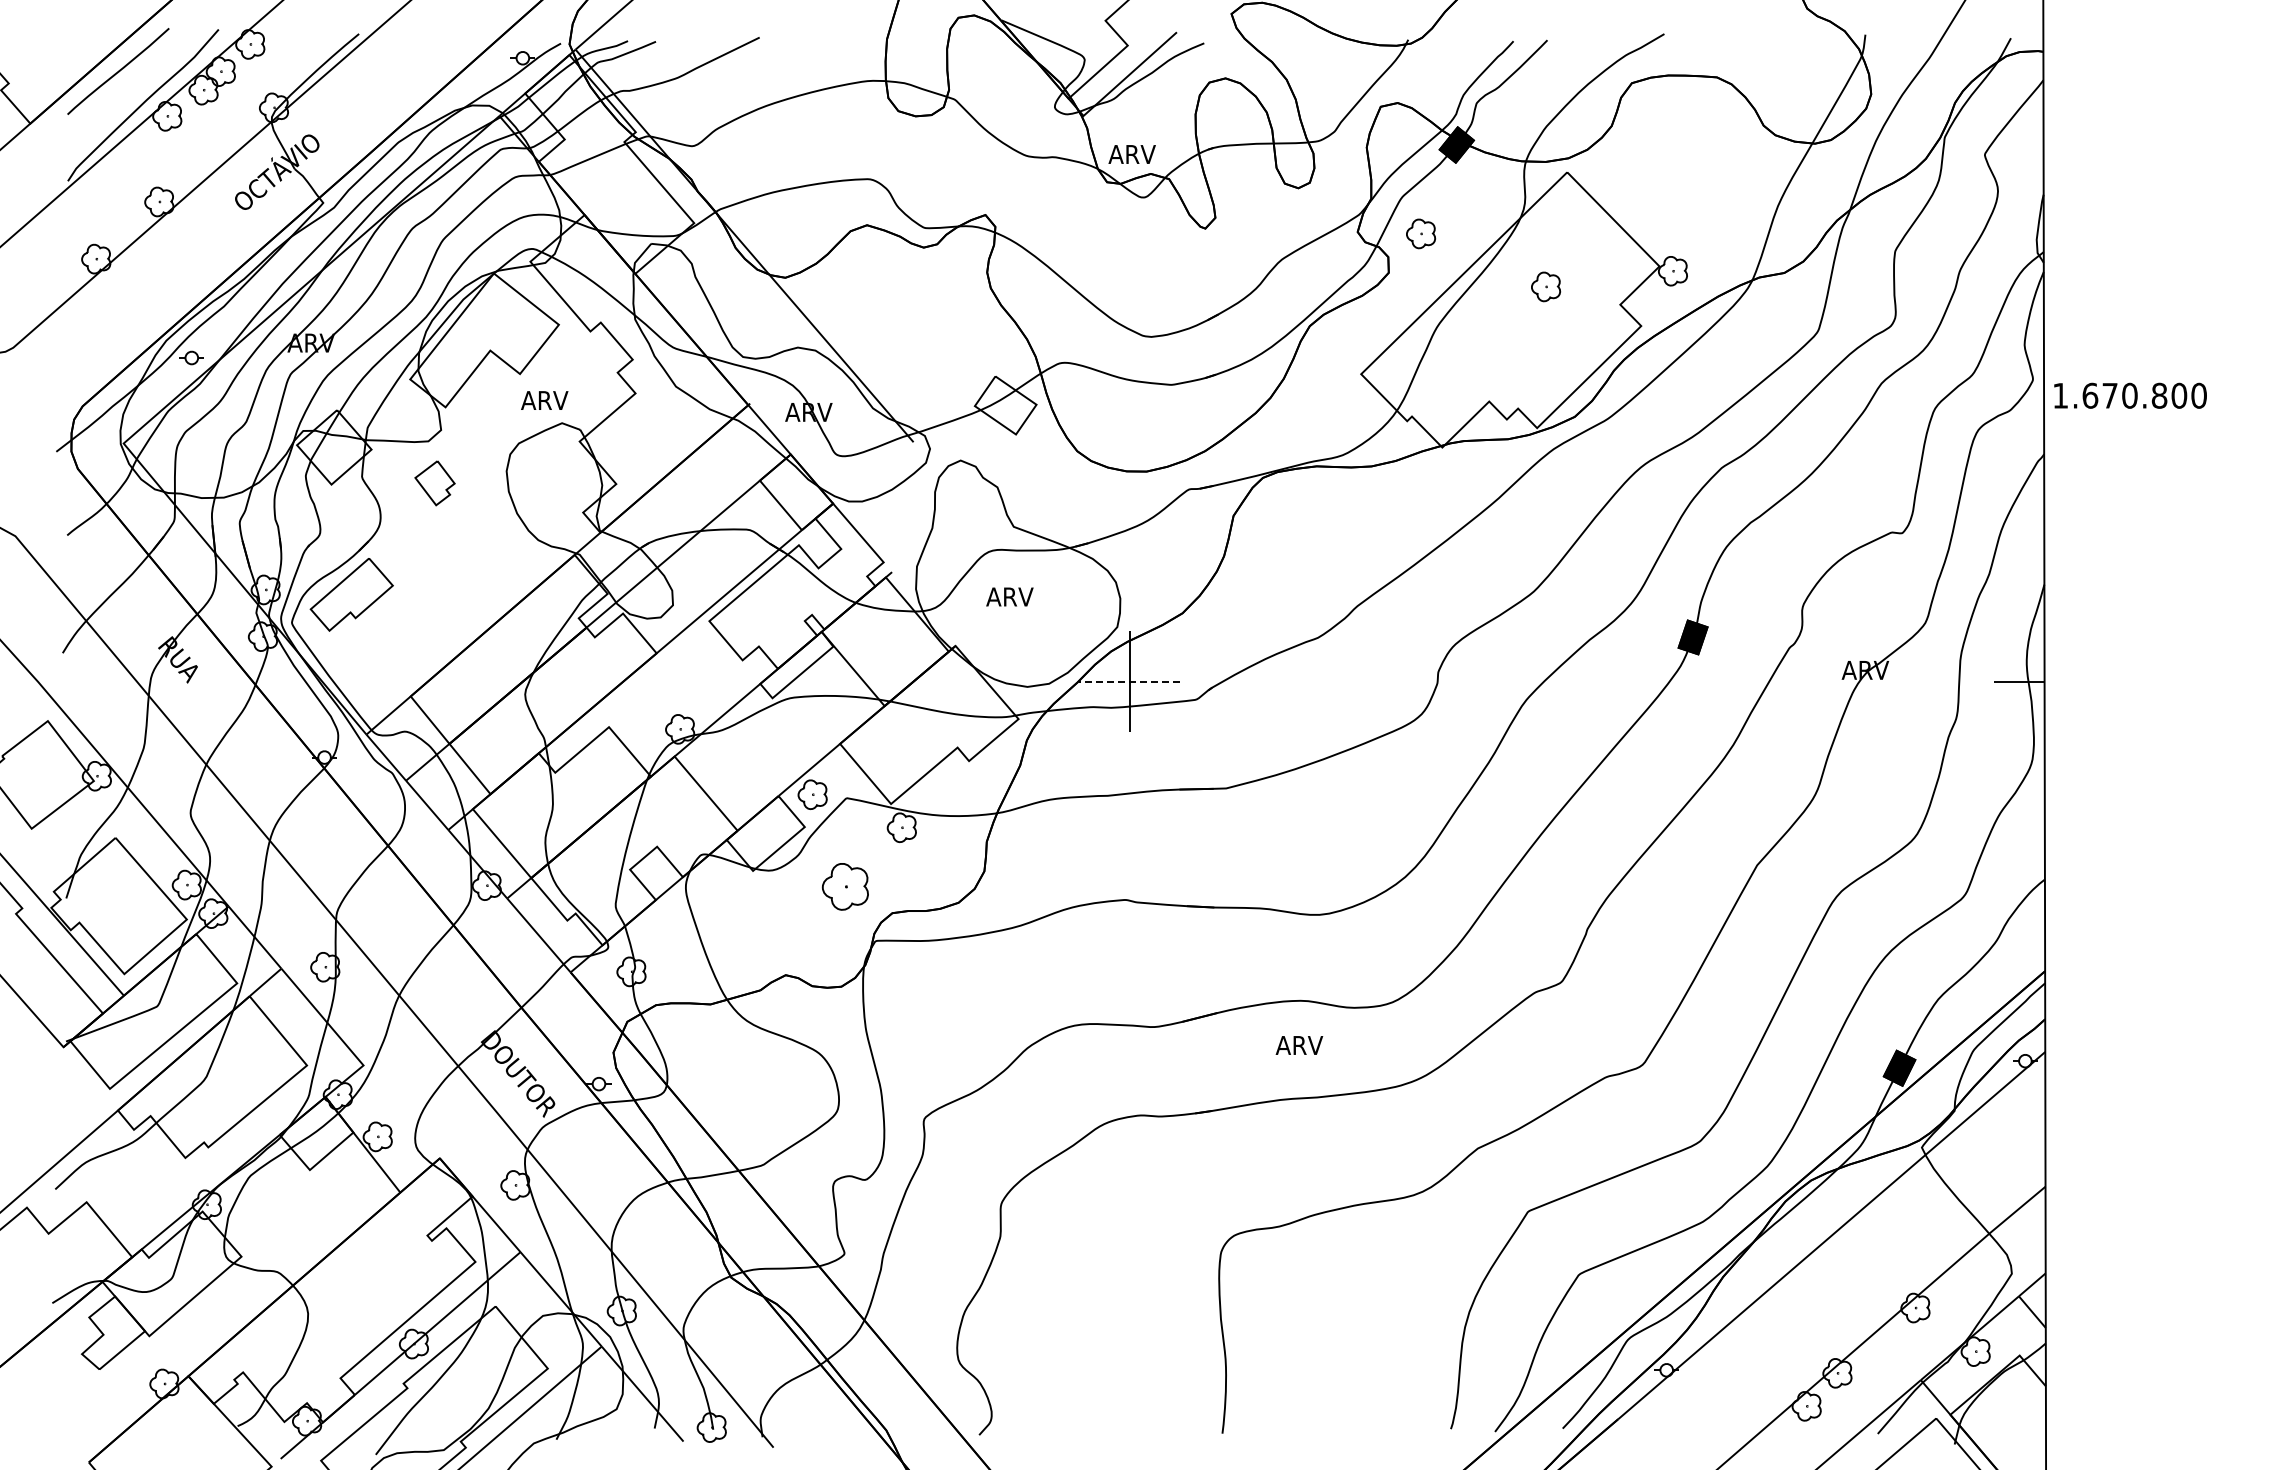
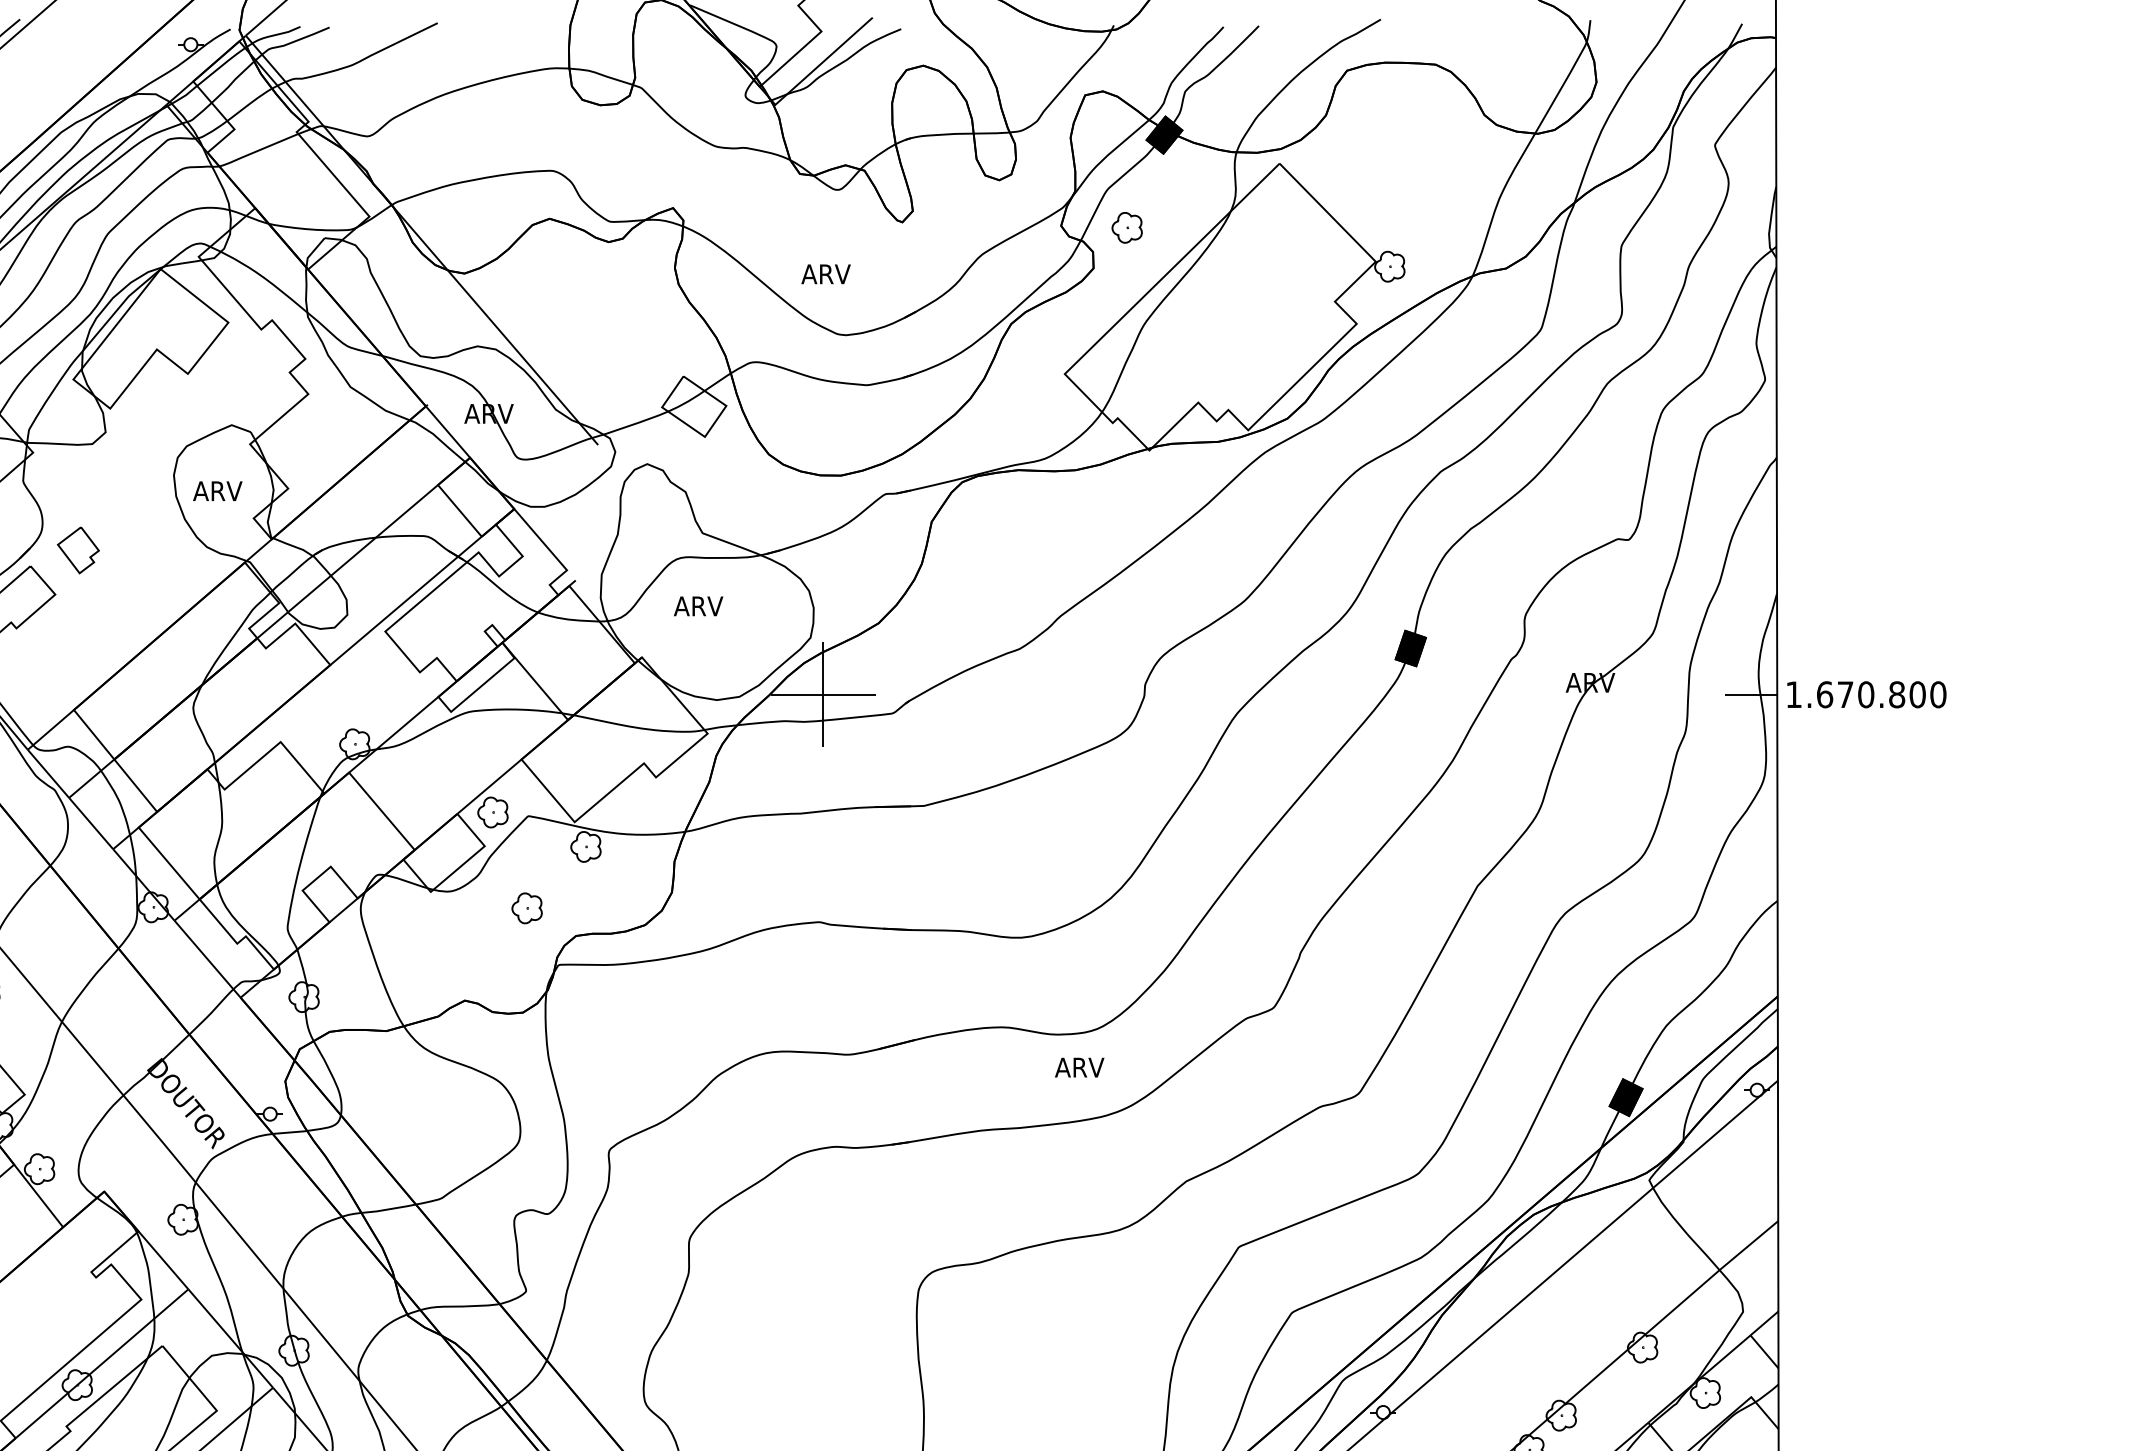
text: (1131, 154) -> (825, 274), moved
part: (1546, 286) -> (1257, 282), removed
text: (2130, 395) -> (1866, 694), moved
text: (544, 400) -> (217, 491), moved
part: (434, 483) -> (77, 550), moved
line: (1129, 681) -> (823, 694), dashed -> solid
part: (845, 886) -> (527, 908), size x0.62
text: (1299, 1045) -> (1079, 1067), moved

